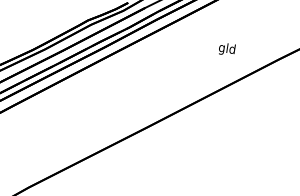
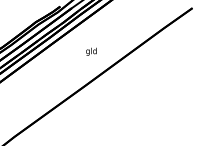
text: (227, 48) -> (91, 51), moved

